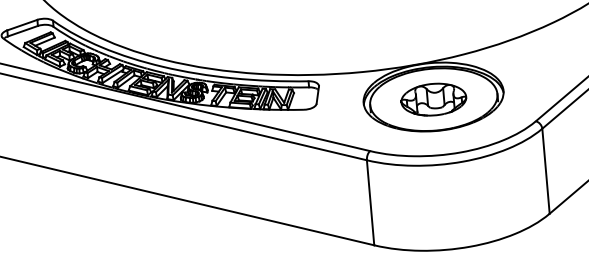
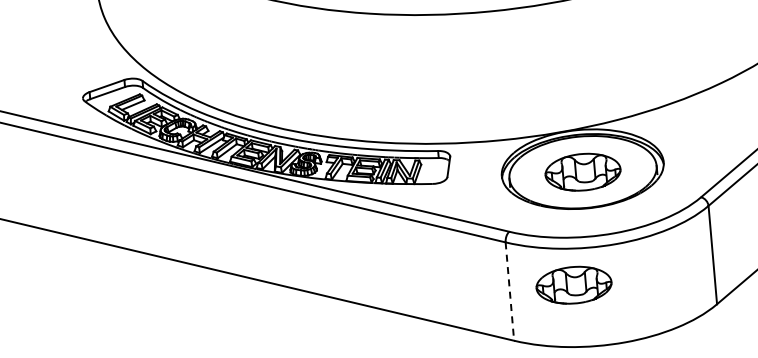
part: (425, 196) -> (573, 284), added
line: (370, 203) -> (509, 292), solid -> dashed

